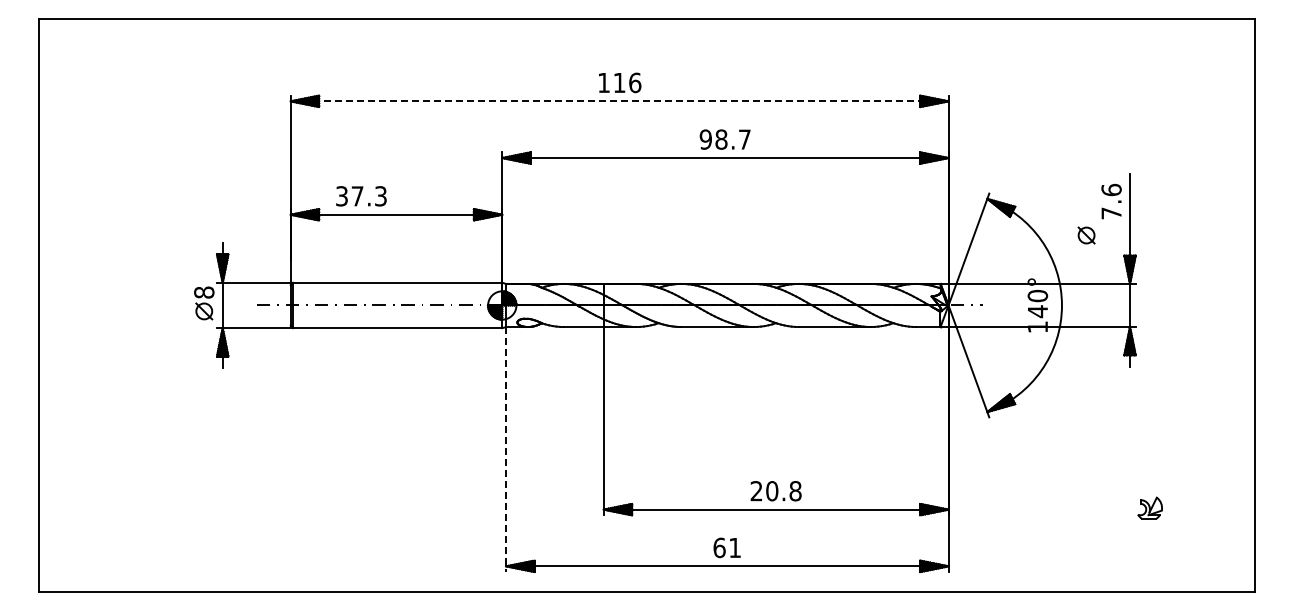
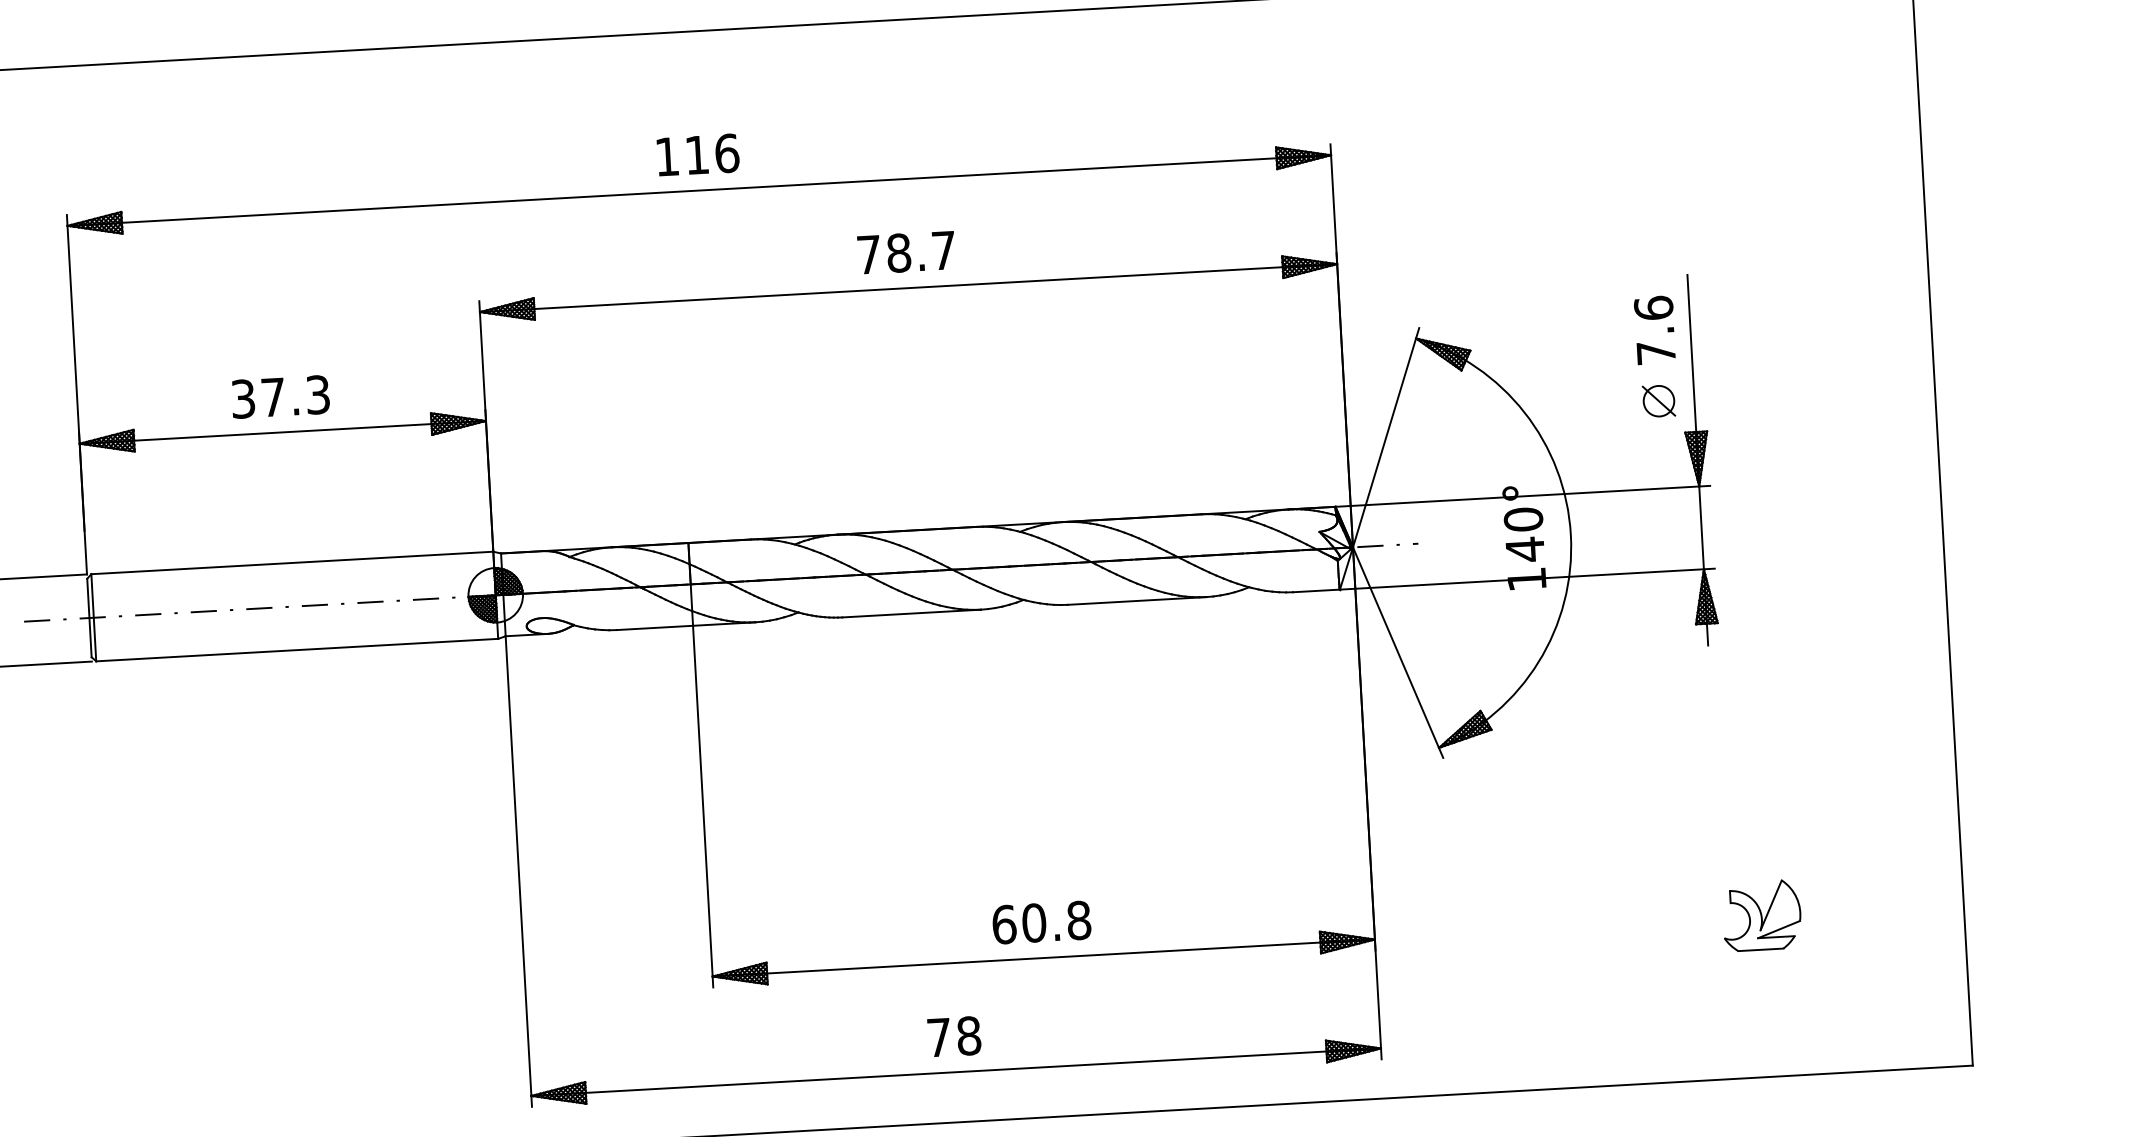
line: (619, 101) -> (699, 190), dashed -> solid
text: (705, 139) -> (868, 254), 98.7 -> 78.7
text: (361, 196) -> (280, 397), moved
part: (1086, 235) -> (1658, 401), moved
line: (506, 450) -> (519, 873), dashed -> solid
text: (756, 491) -> (1004, 925), 20.8 -> 60.8
part: (1149, 507) -> (1760, 913), size x1.67
text: (727, 547) -> (954, 1035), 61 -> 78

